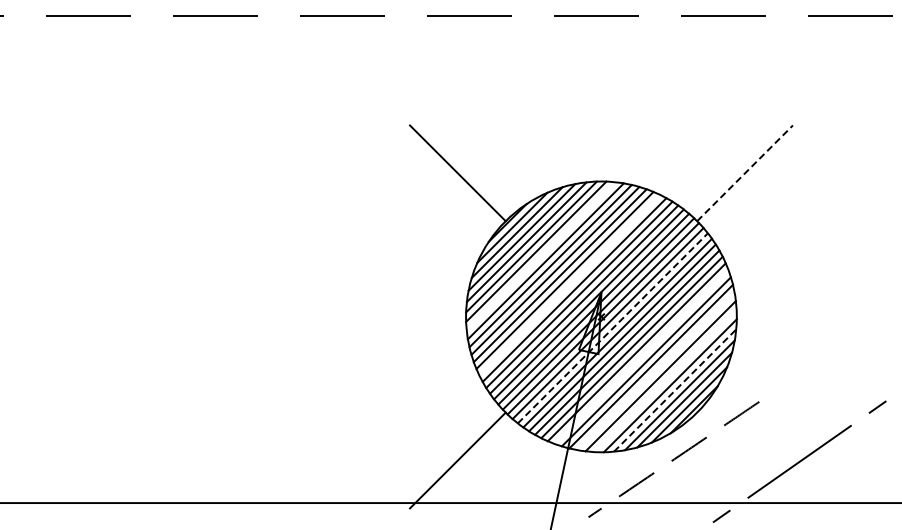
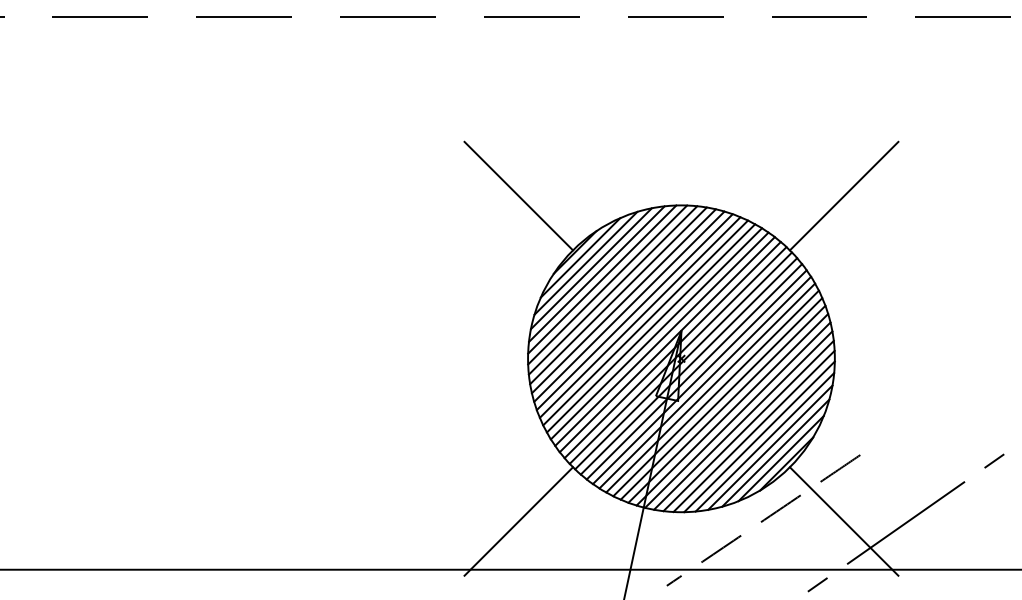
line: (745, 173) -> (844, 196), dashed -> solid
line: (540, 256) -> (612, 290), added
line: (569, 284) -> (645, 322), added
line: (613, 328) -> (695, 371), dashed -> solid
line: (641, 356) -> (726, 403), added
line: (655, 371) -> (742, 420), added
line: (665, 380) -> (754, 430), added
line: (675, 390) -> (765, 442), dashed -> solid
line: (744, 460) -> (843, 521), added

